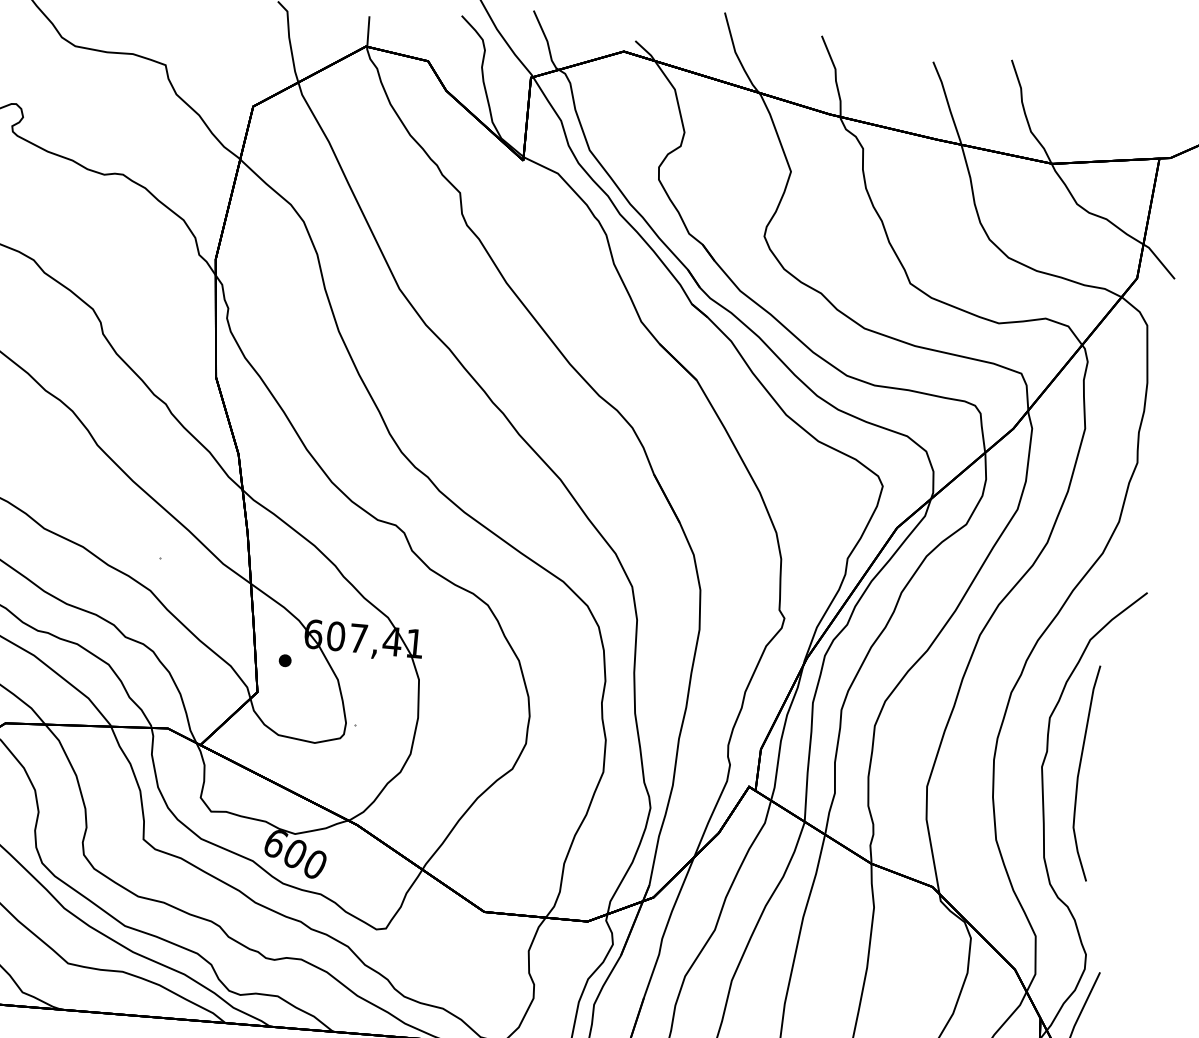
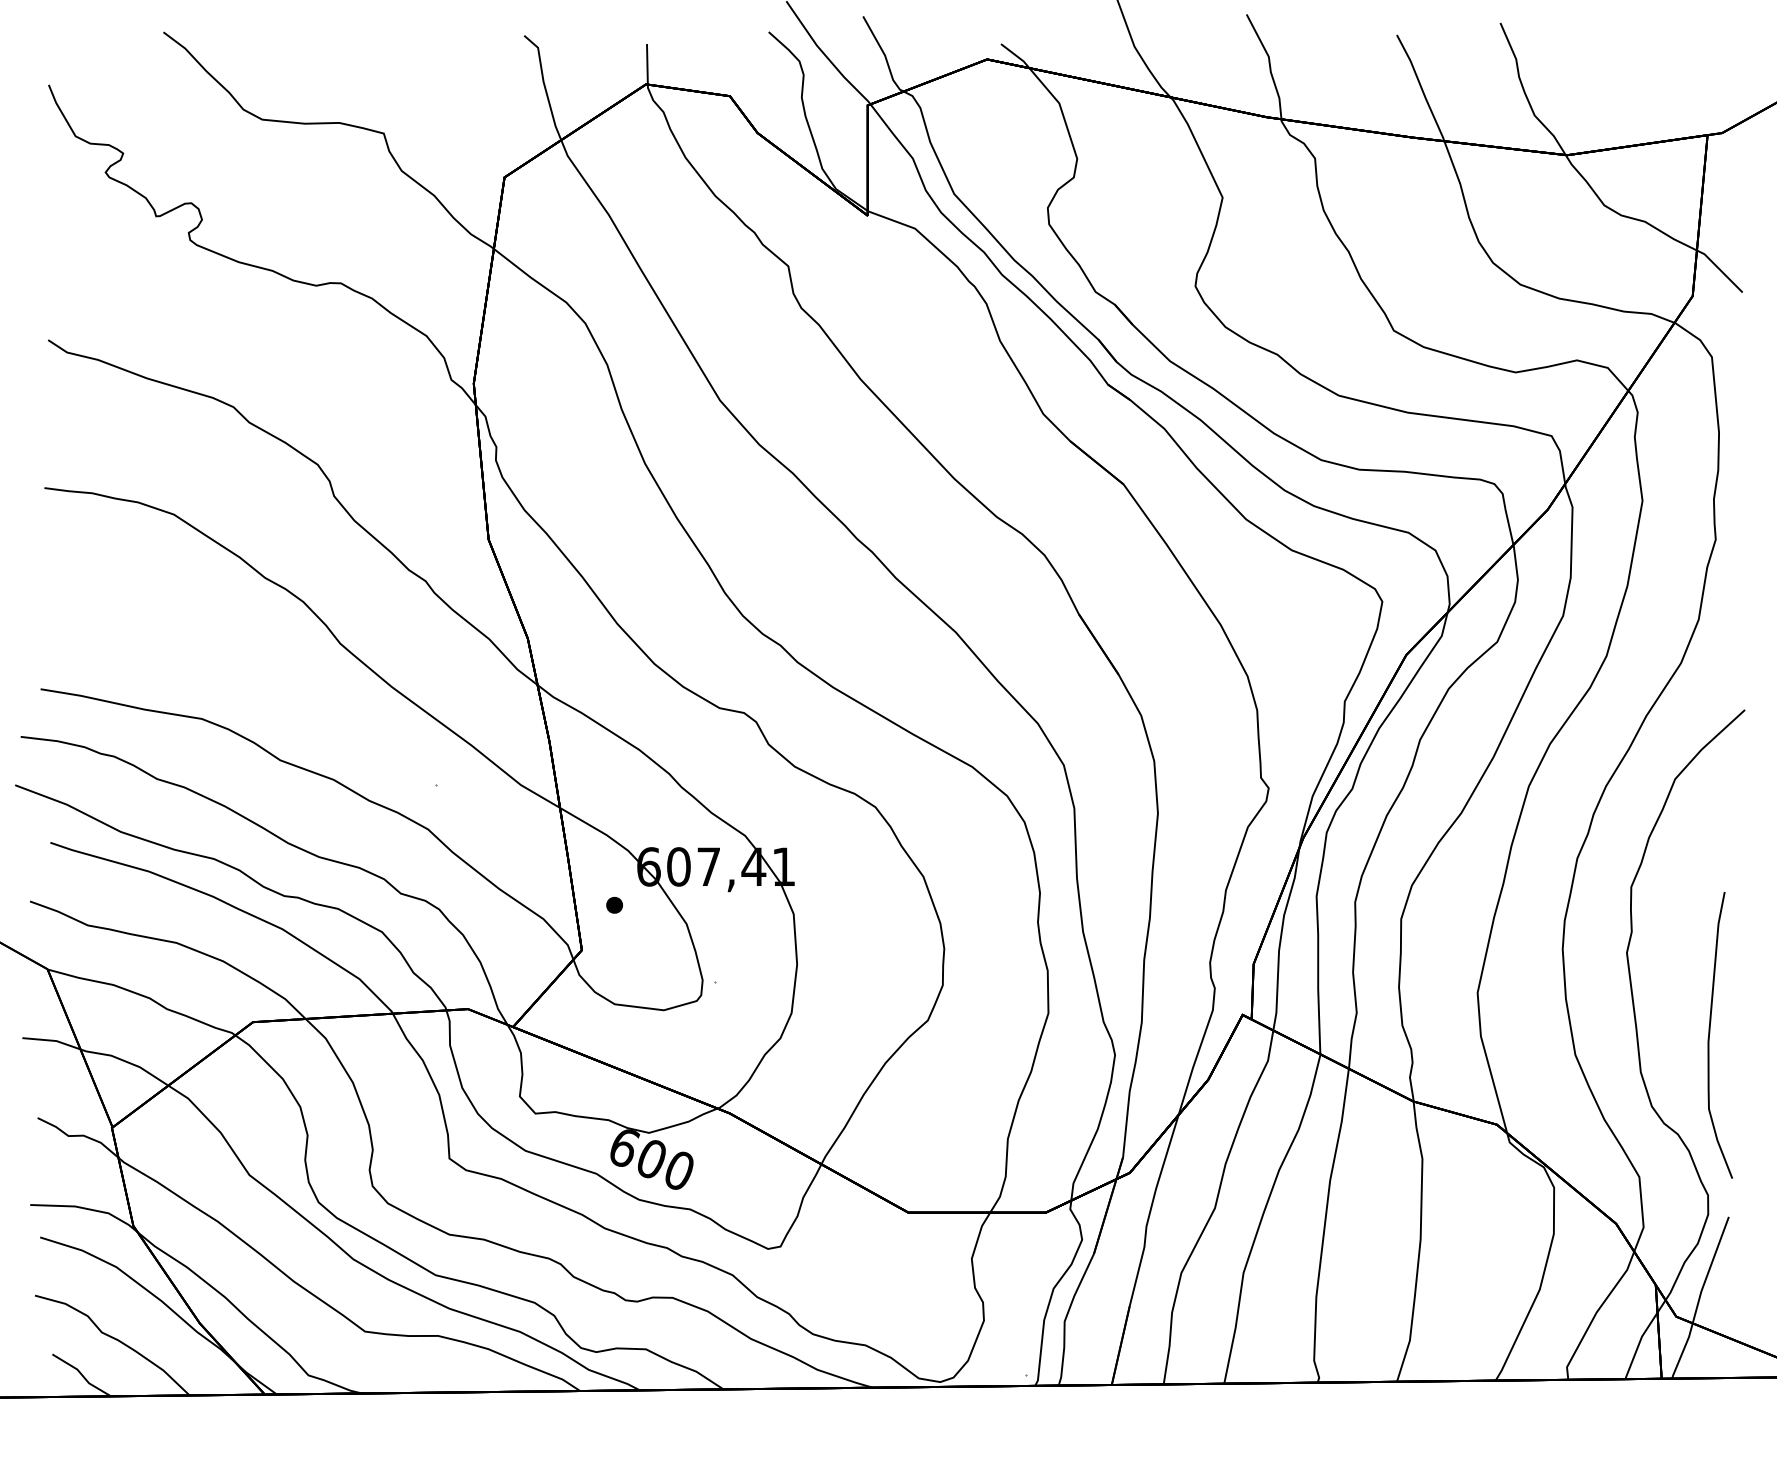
curve: (1079, 770) -> (1710, 1033), moved

